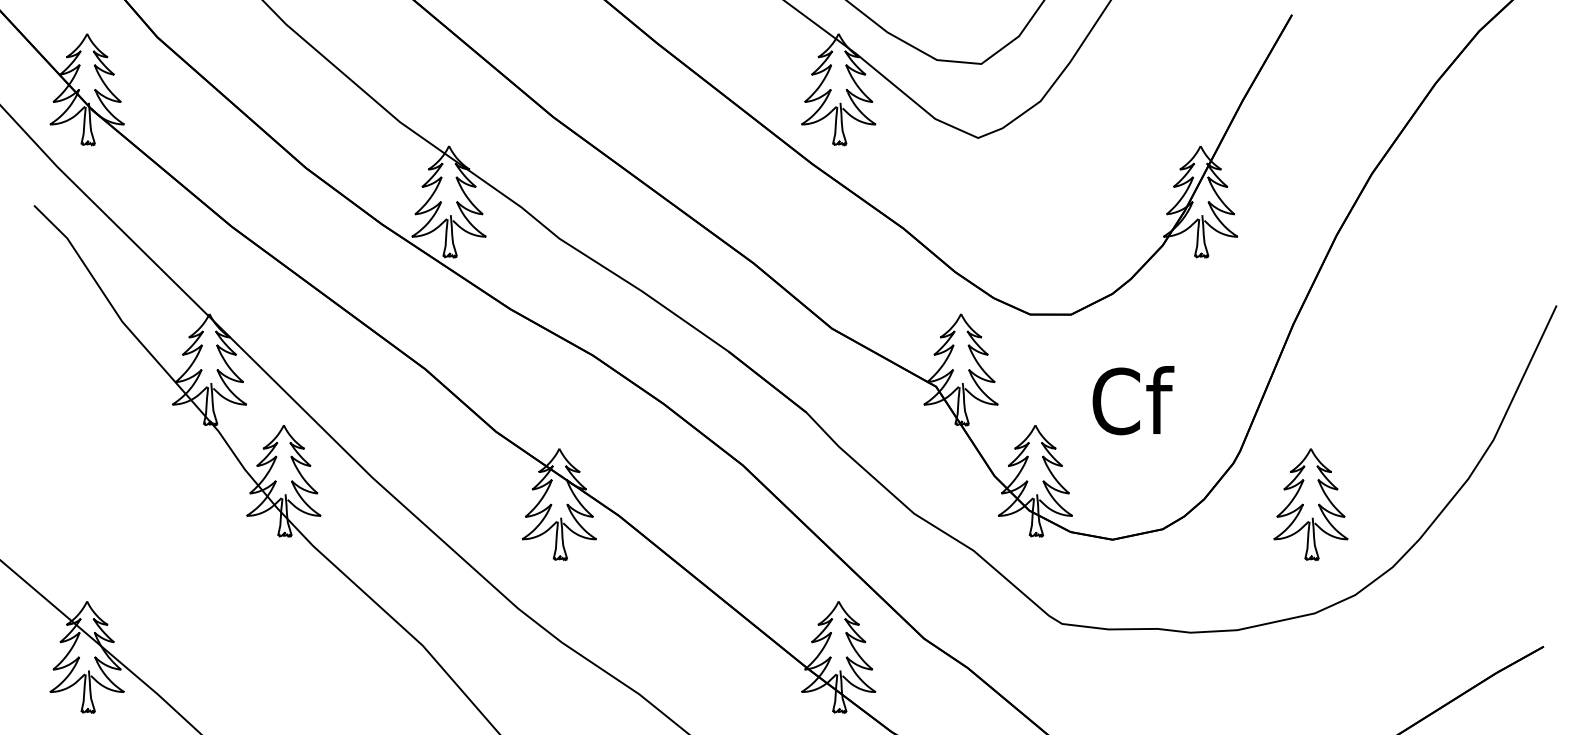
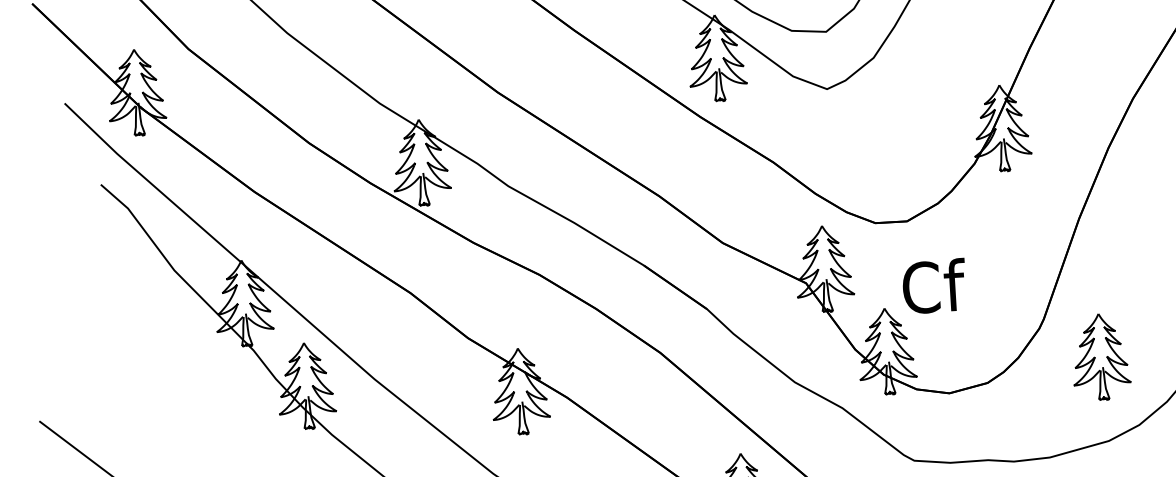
text: (1133, 400) -> (934, 286), moved

